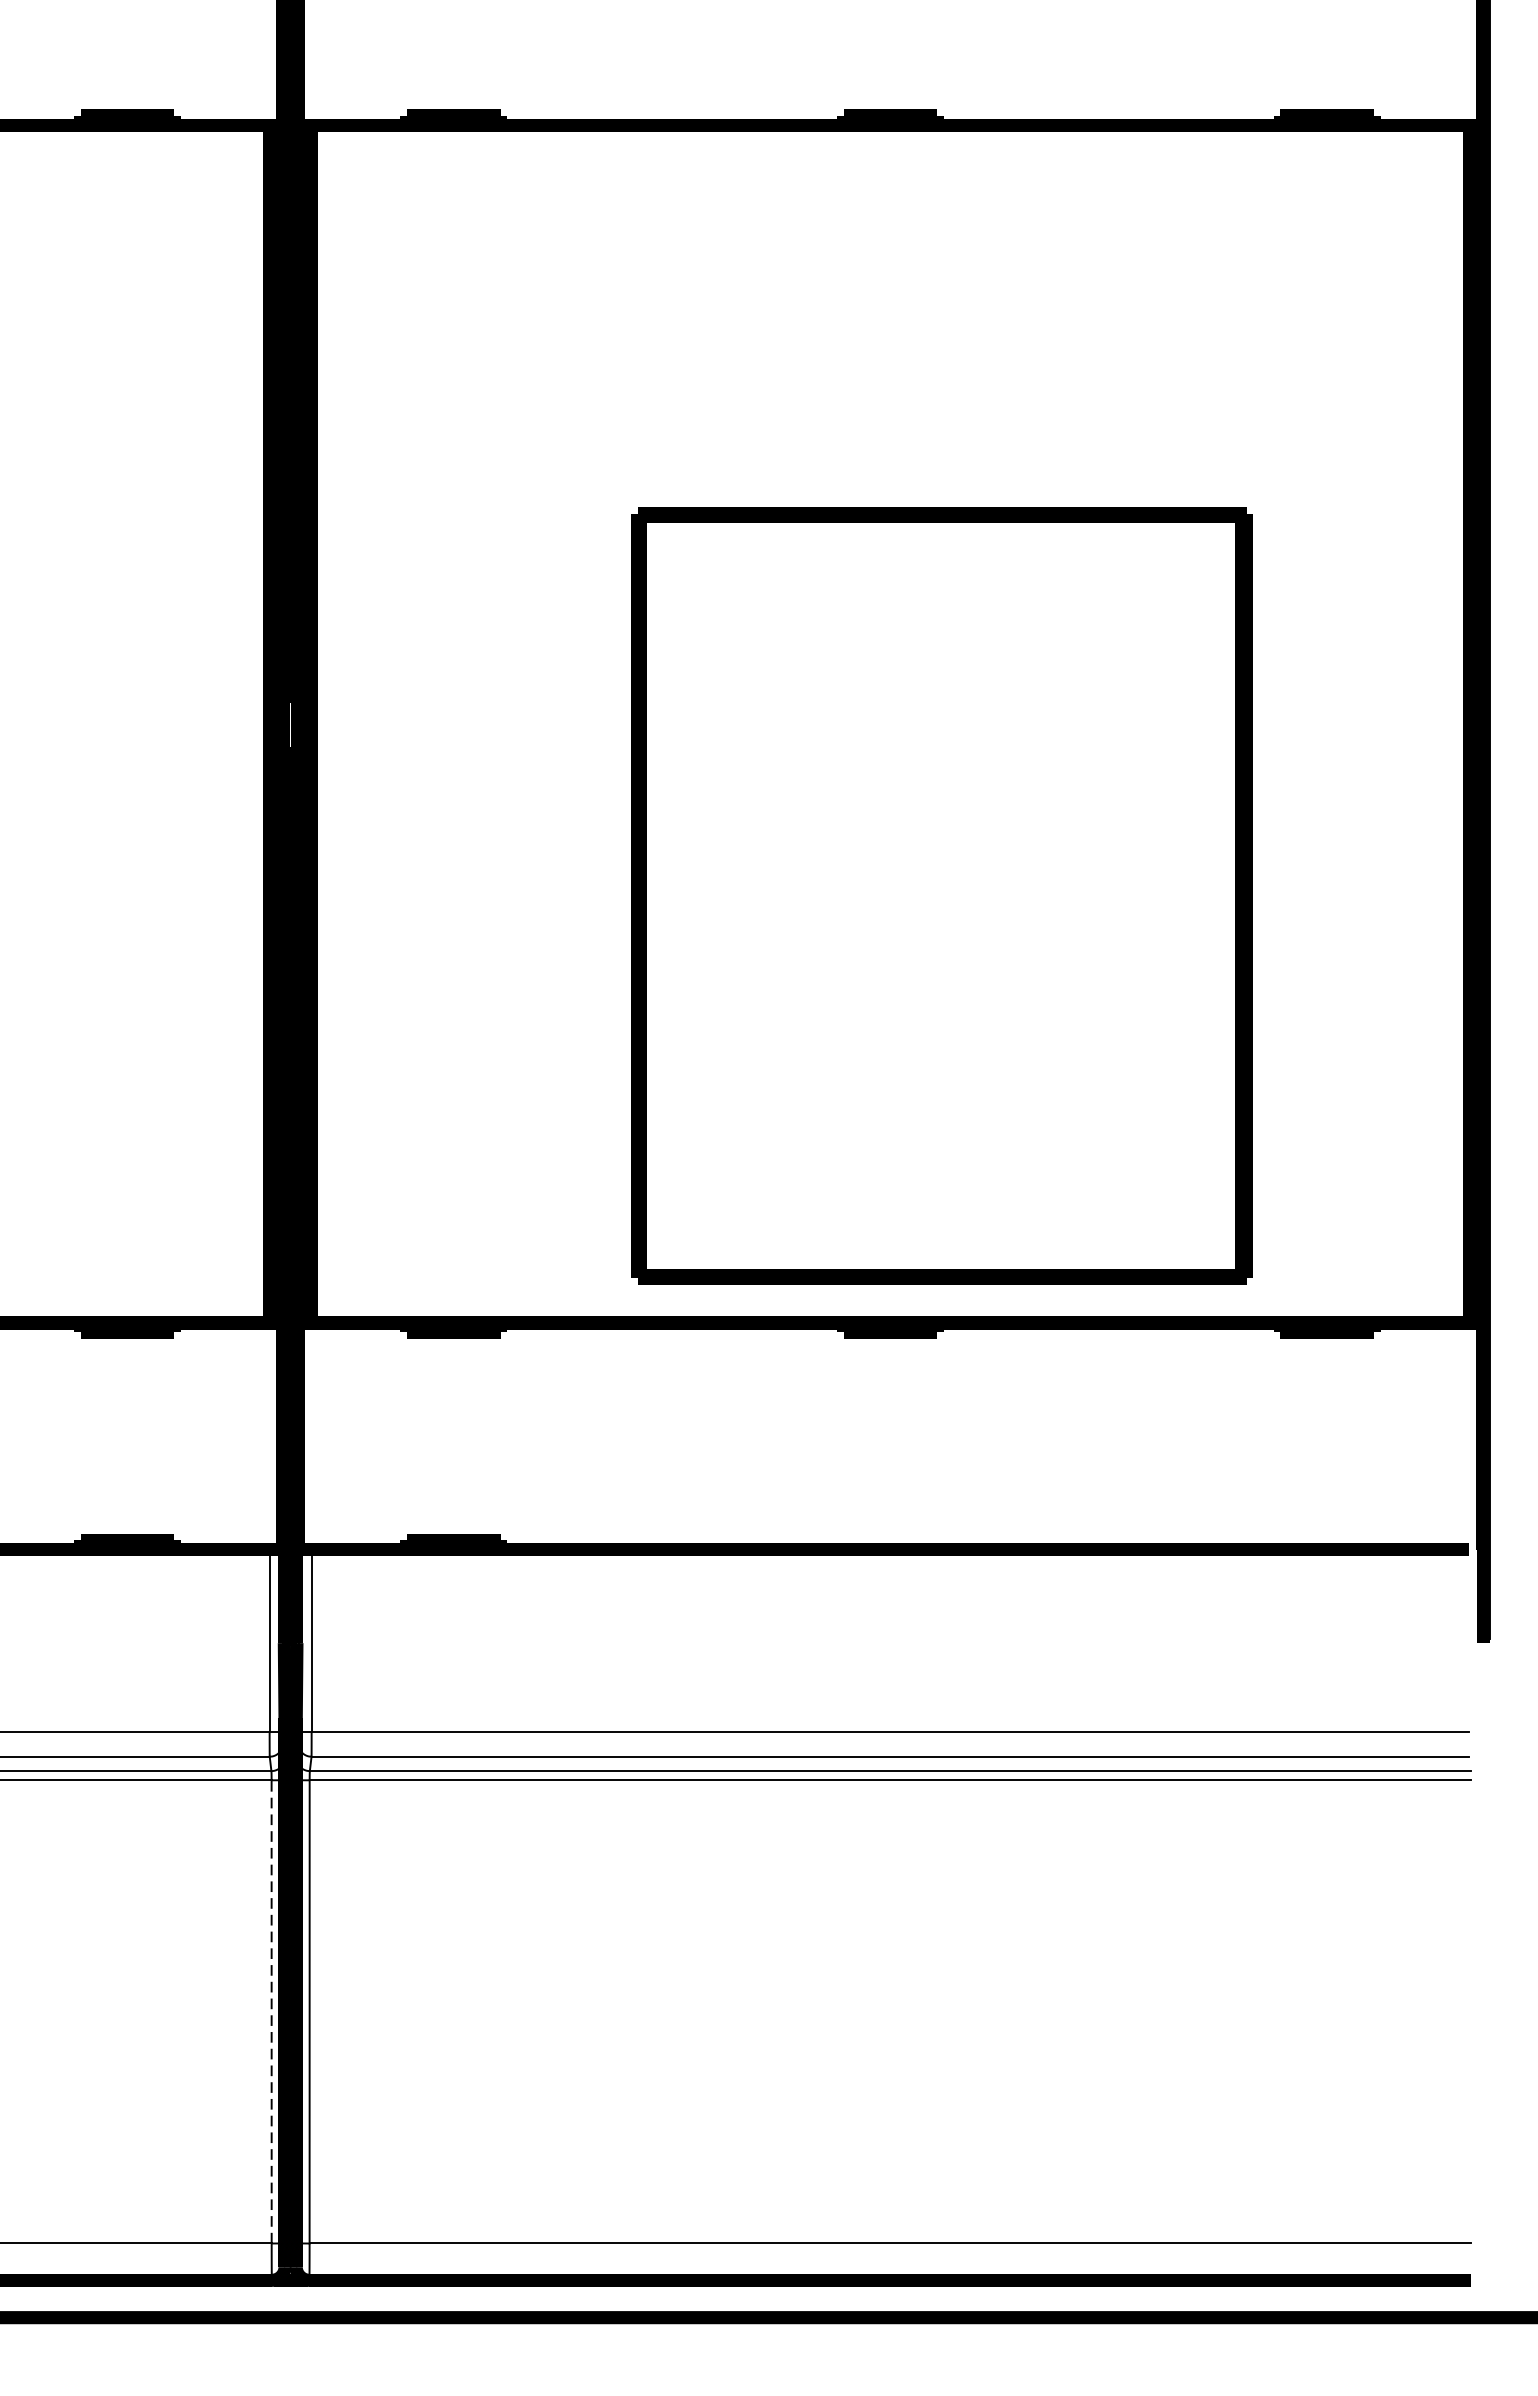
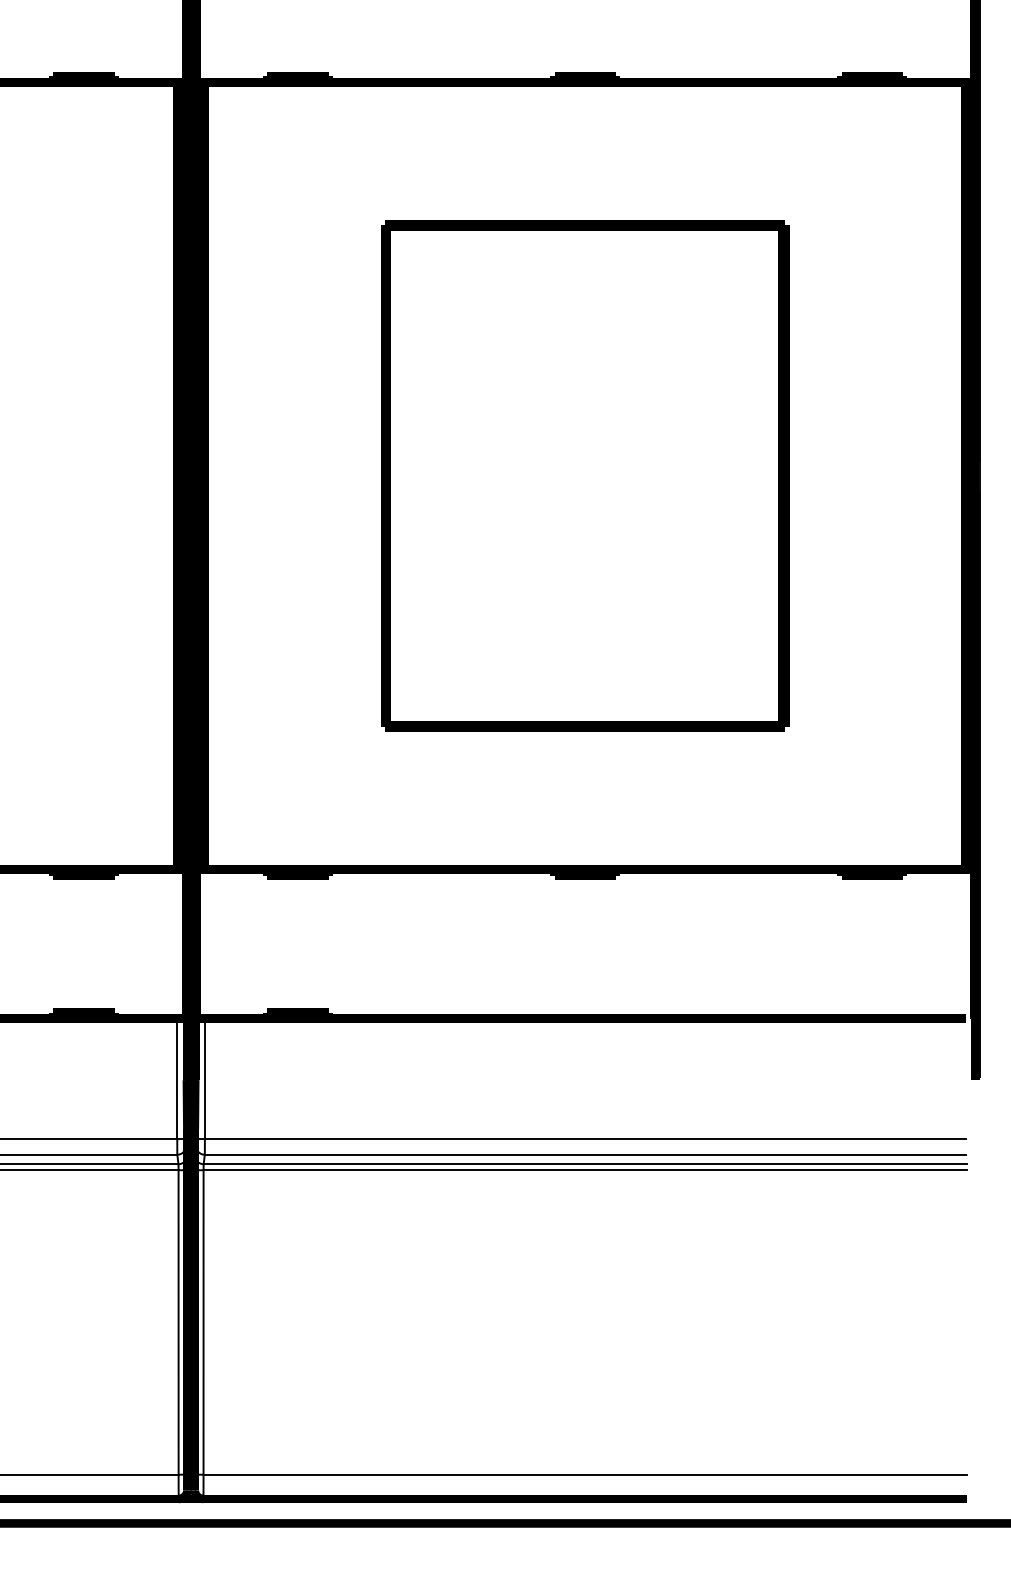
part: (942, 895) -> (585, 475), moved
line: (271, 2010) -> (178, 1321), dashed -> solid

